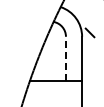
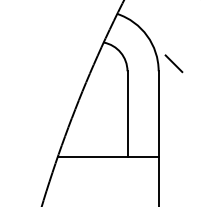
line: (65, 58) -> (126, 113), dashed -> solid

